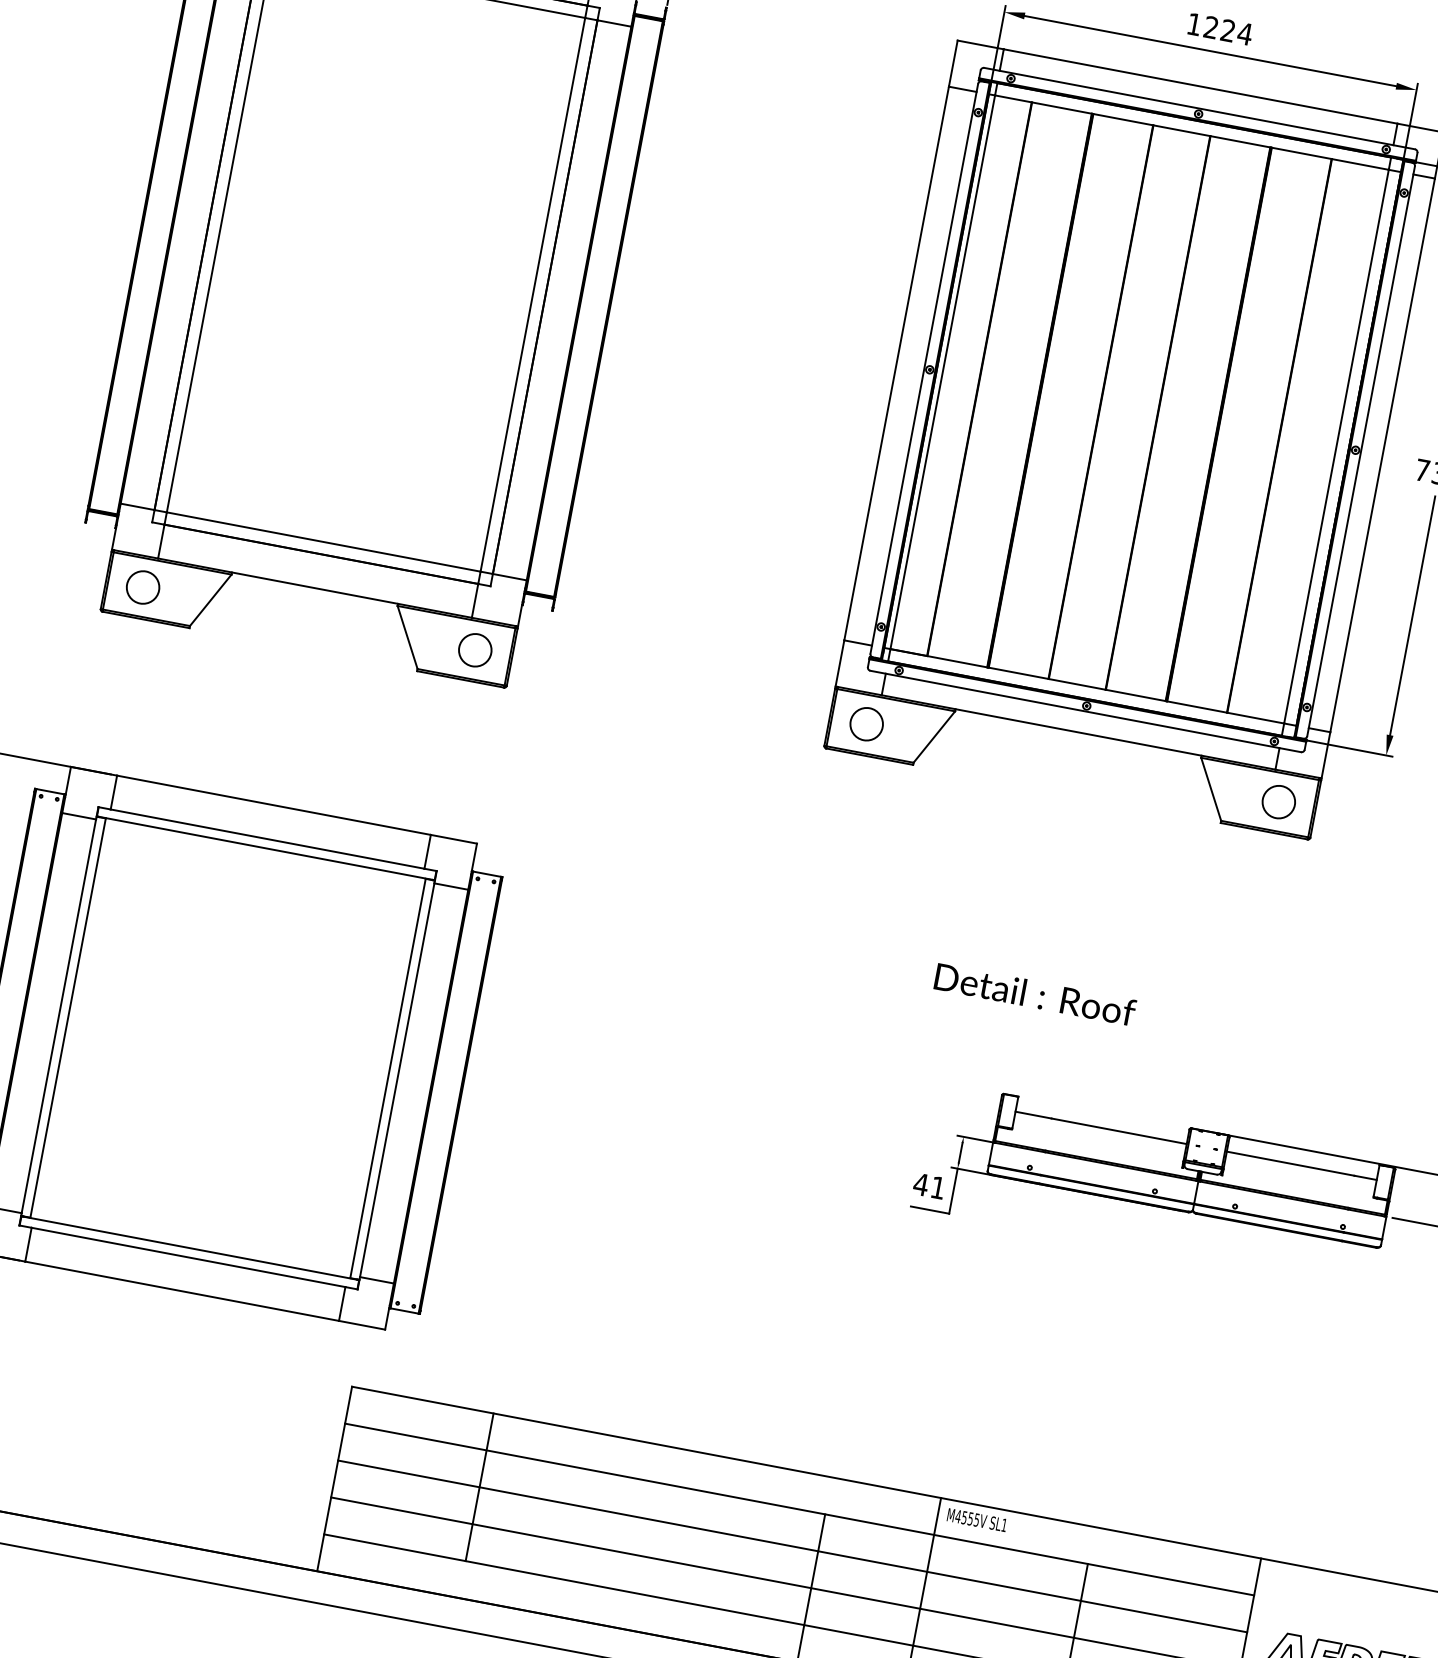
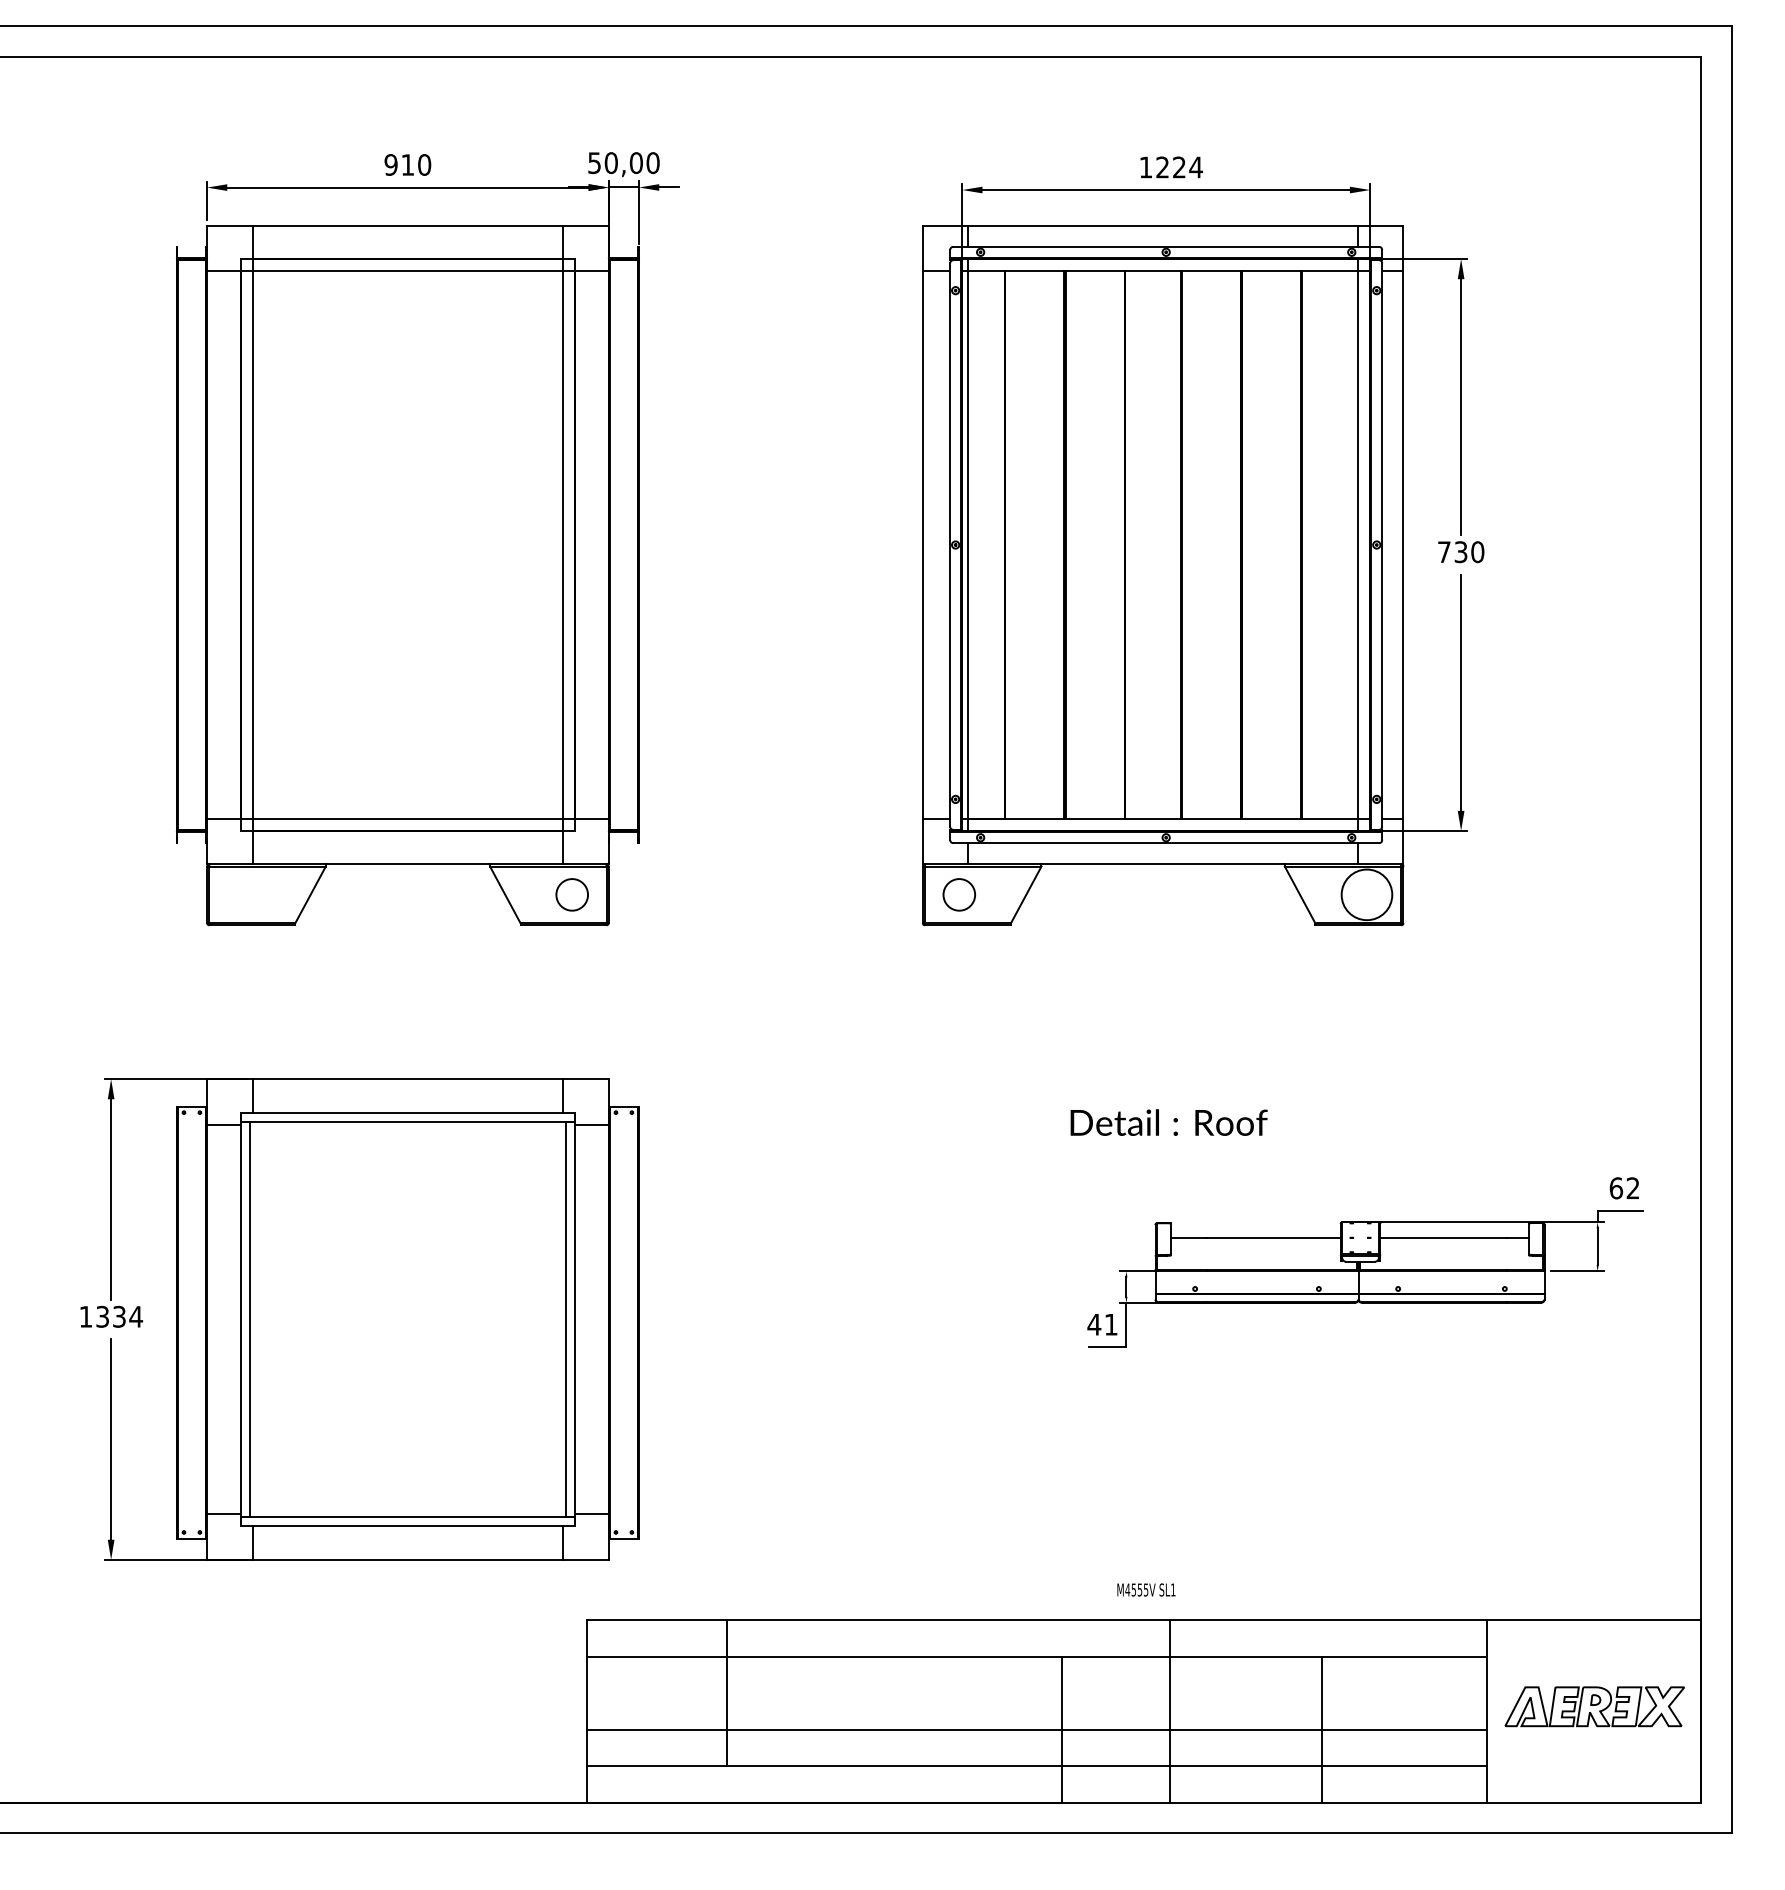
circle: (142, 587) -> (243, 894), removed
circle: (1278, 801) -> (1366, 894), size x1.6
text: (977, 1519) -> (1146, 1589), moved
line: (792, 1546) -> (1036, 1693), removed

